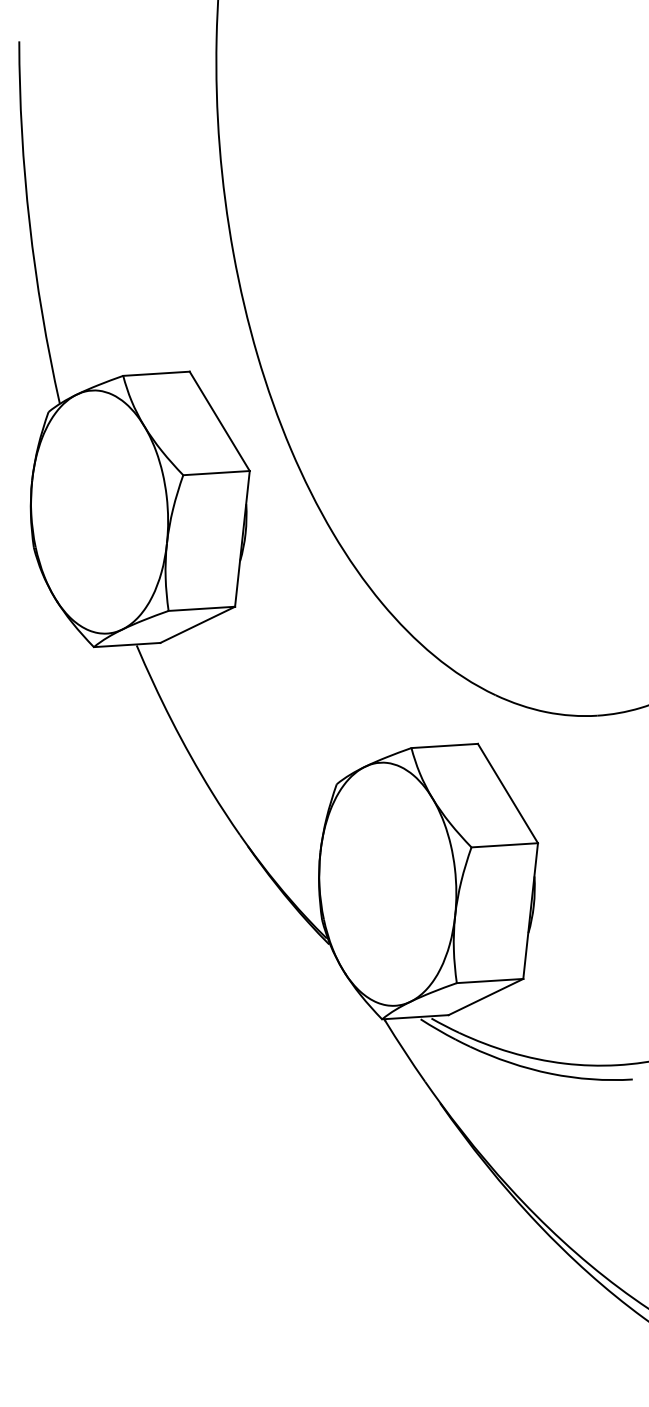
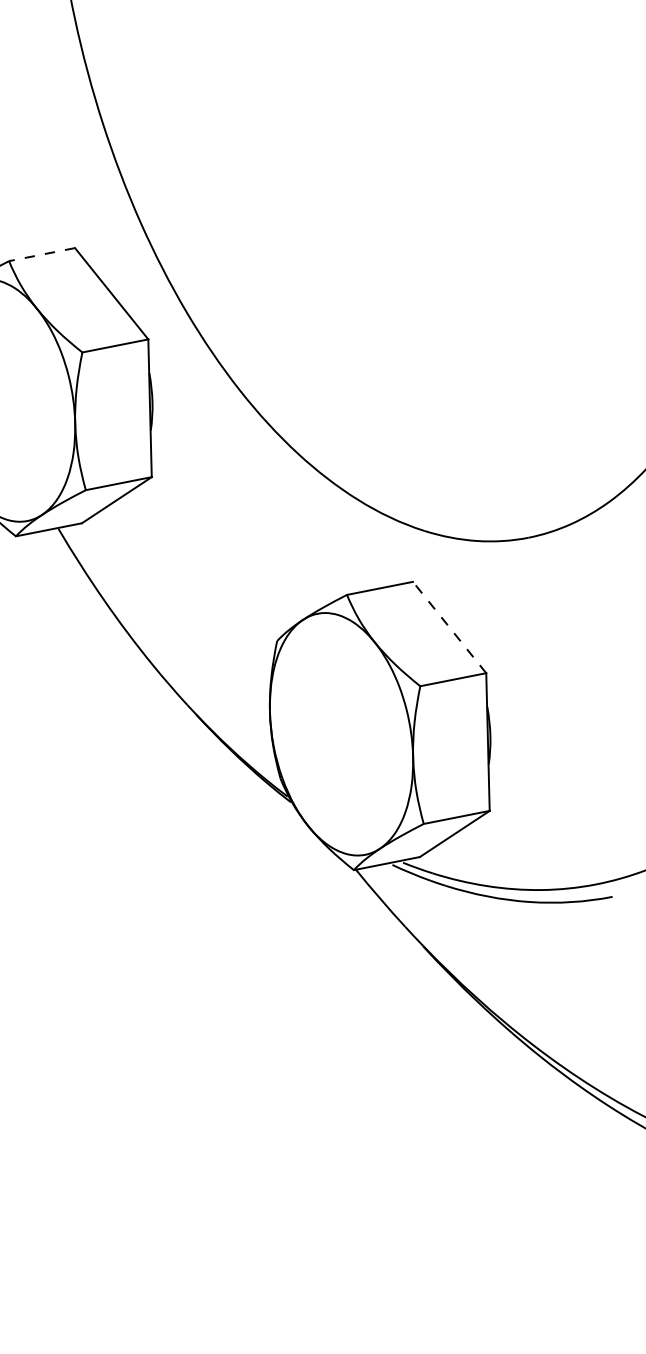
line: (155, 373) -> (41, 254), solid -> dashed
line: (507, 793) -> (449, 627), solid -> dashed

